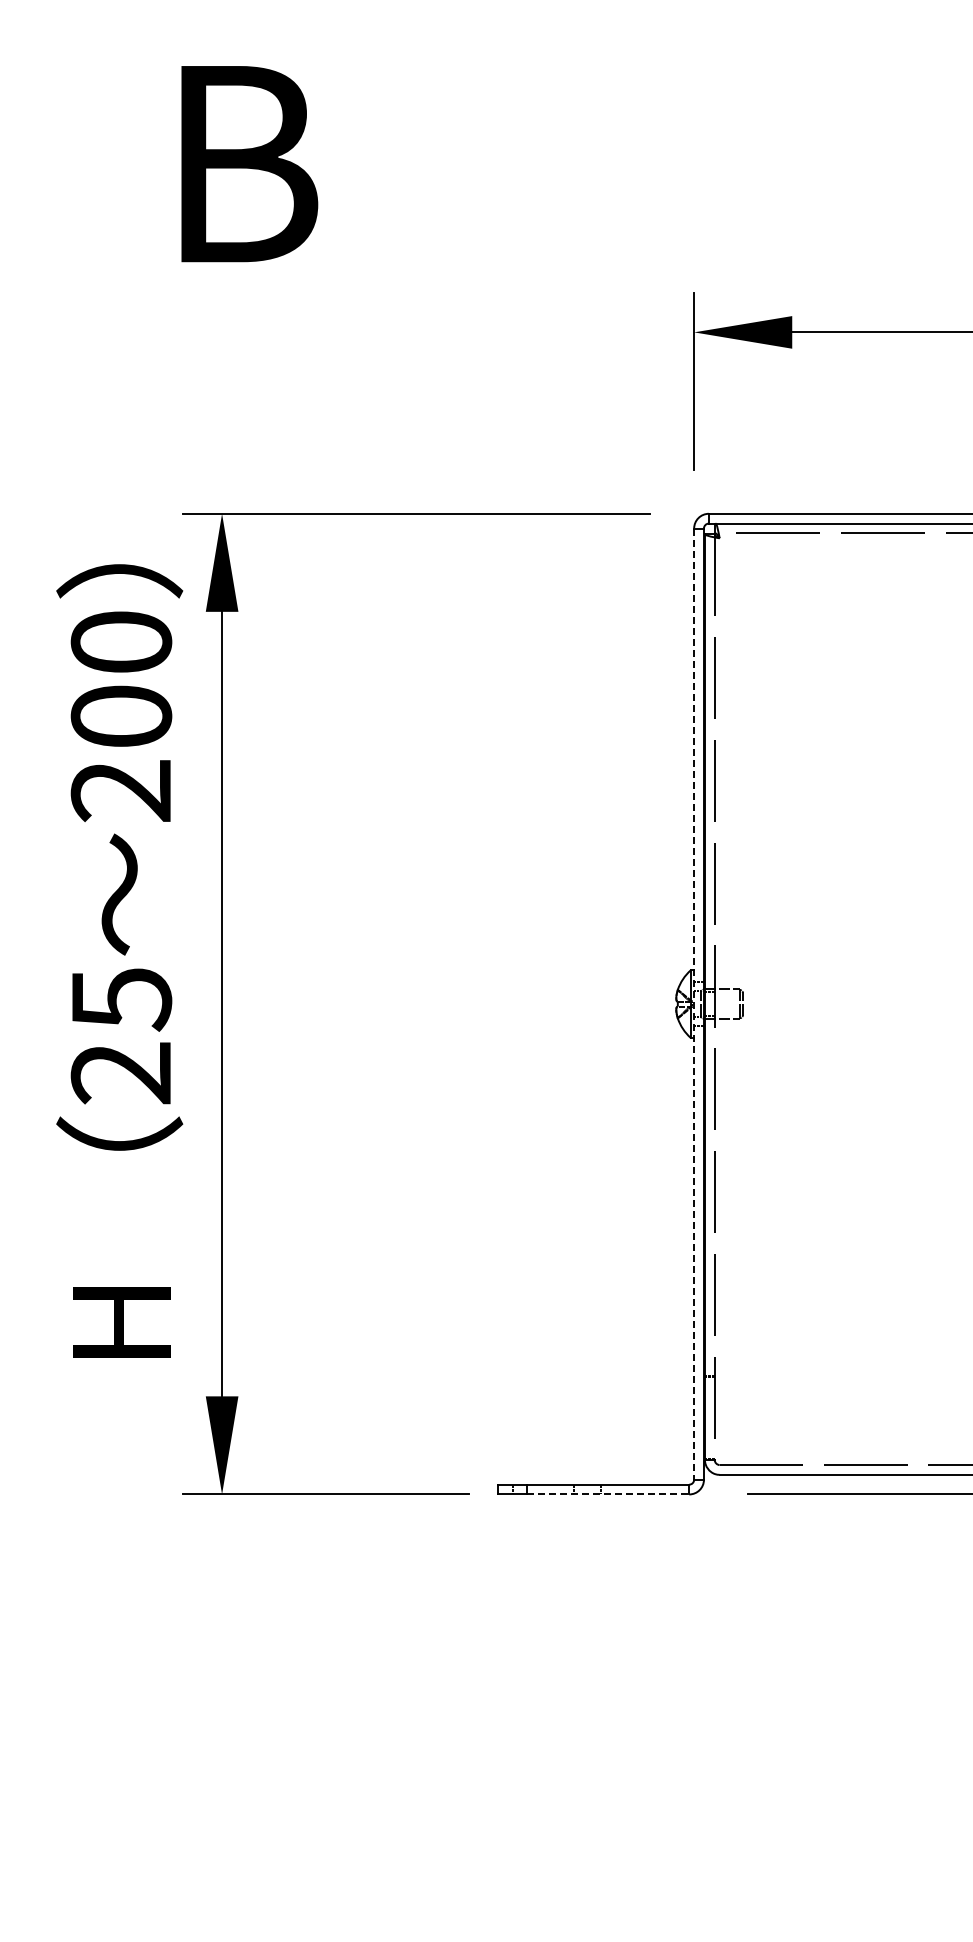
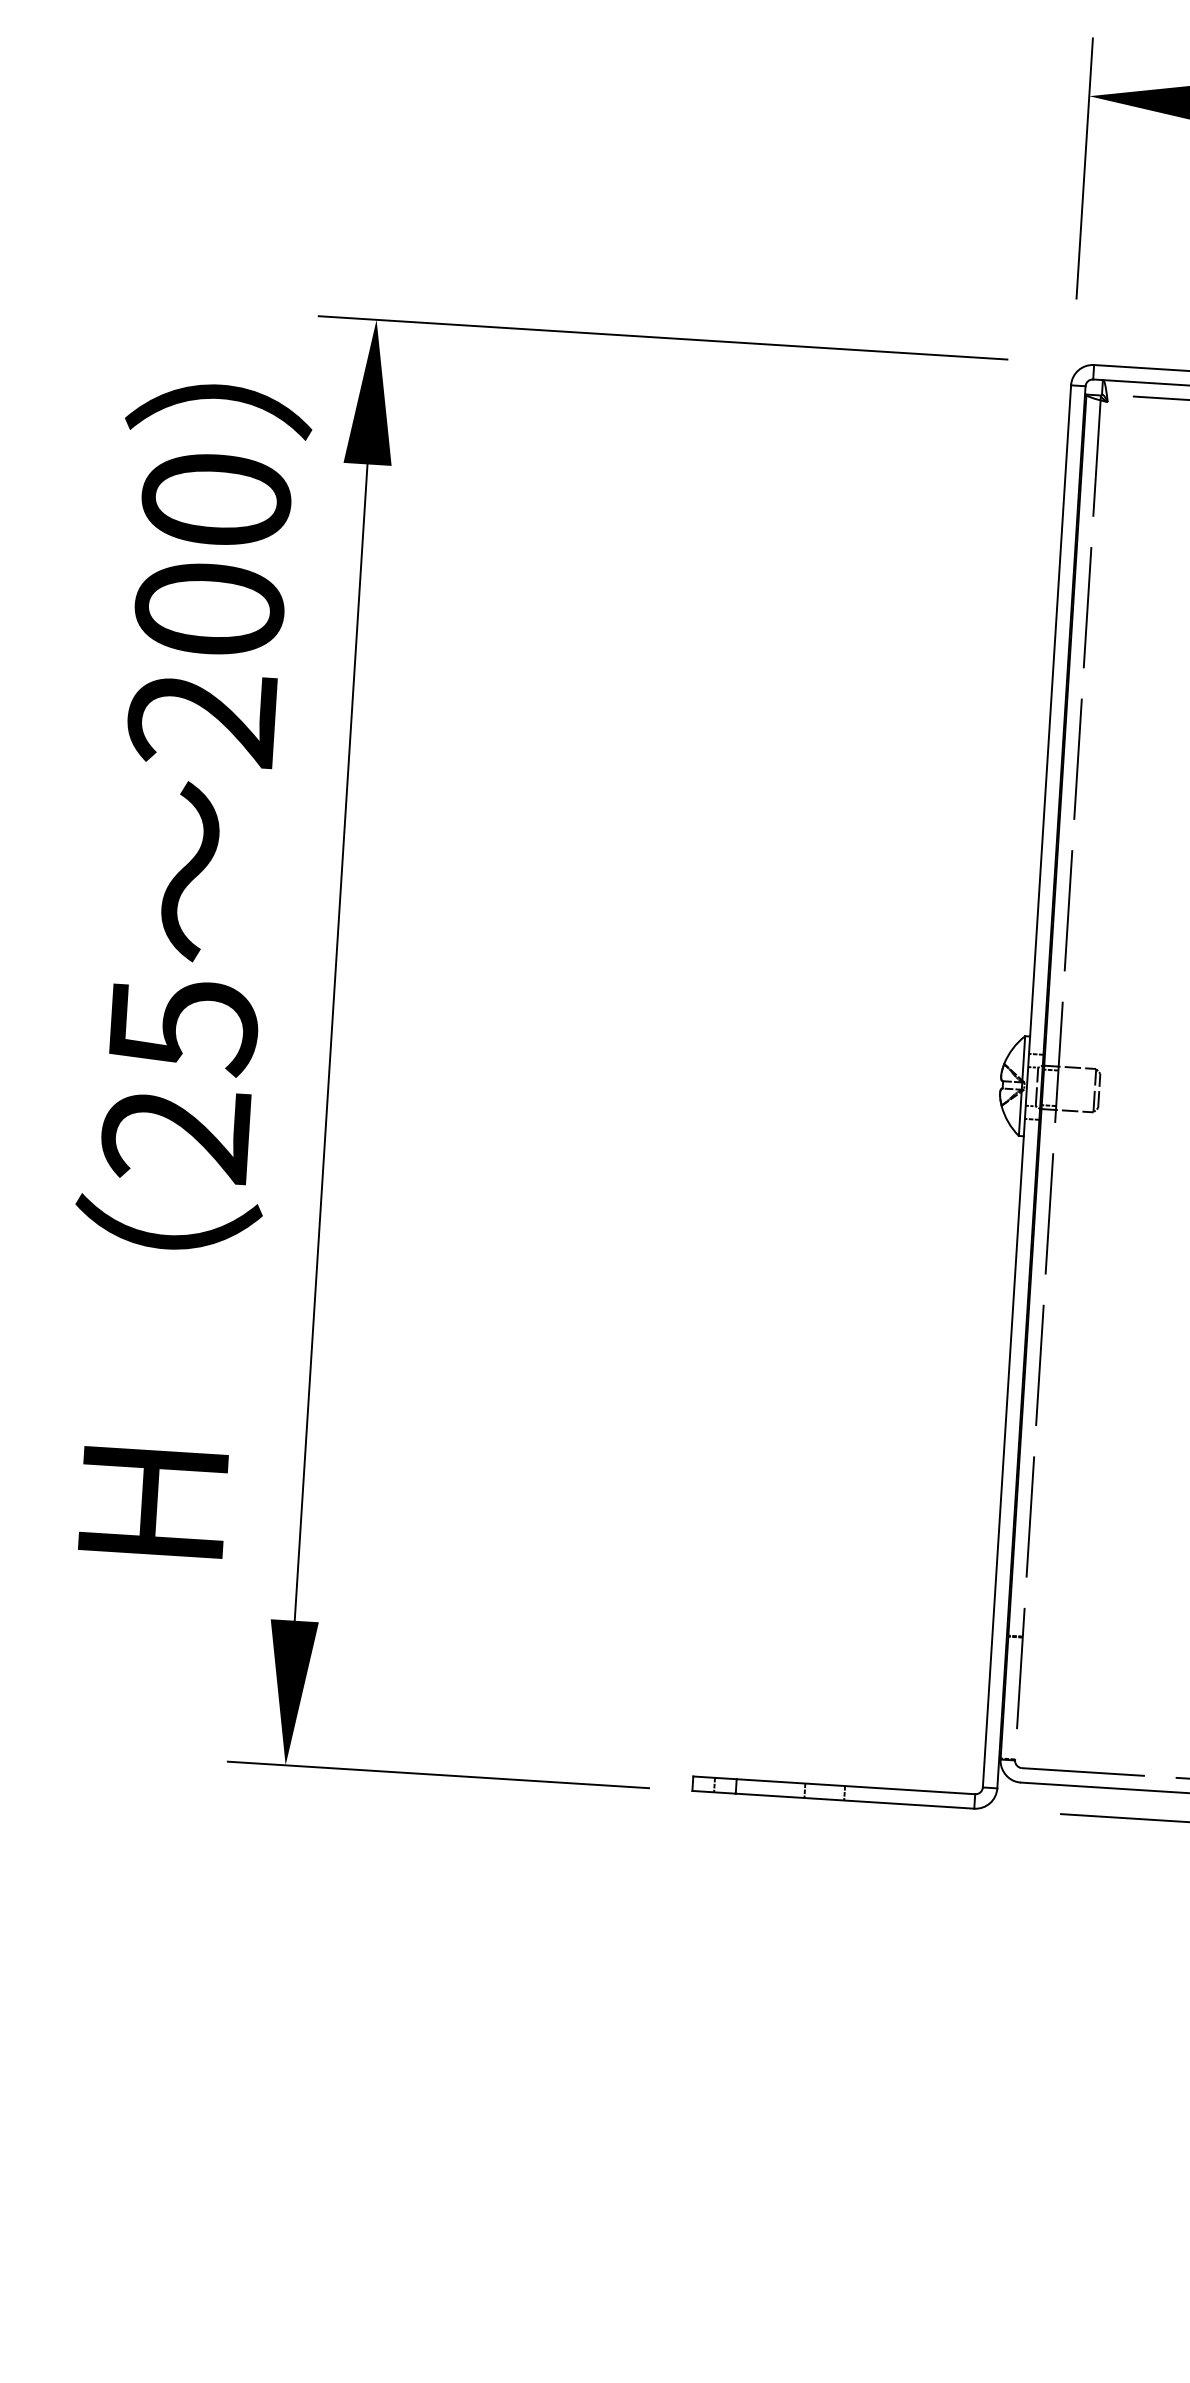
line: (694, 1004) -> (1027, 1086), dashed -> solid
line: (608, 1494) -> (855, 1801), dashed -> solid

